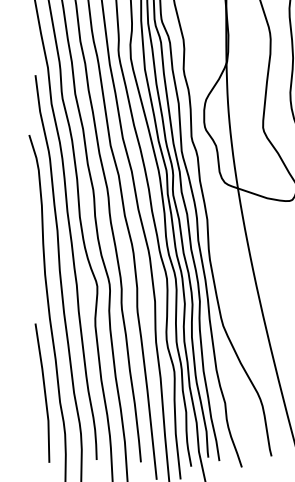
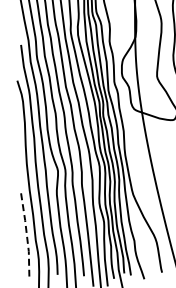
line: (44, 392) -> (26, 234), solid -> dashed

